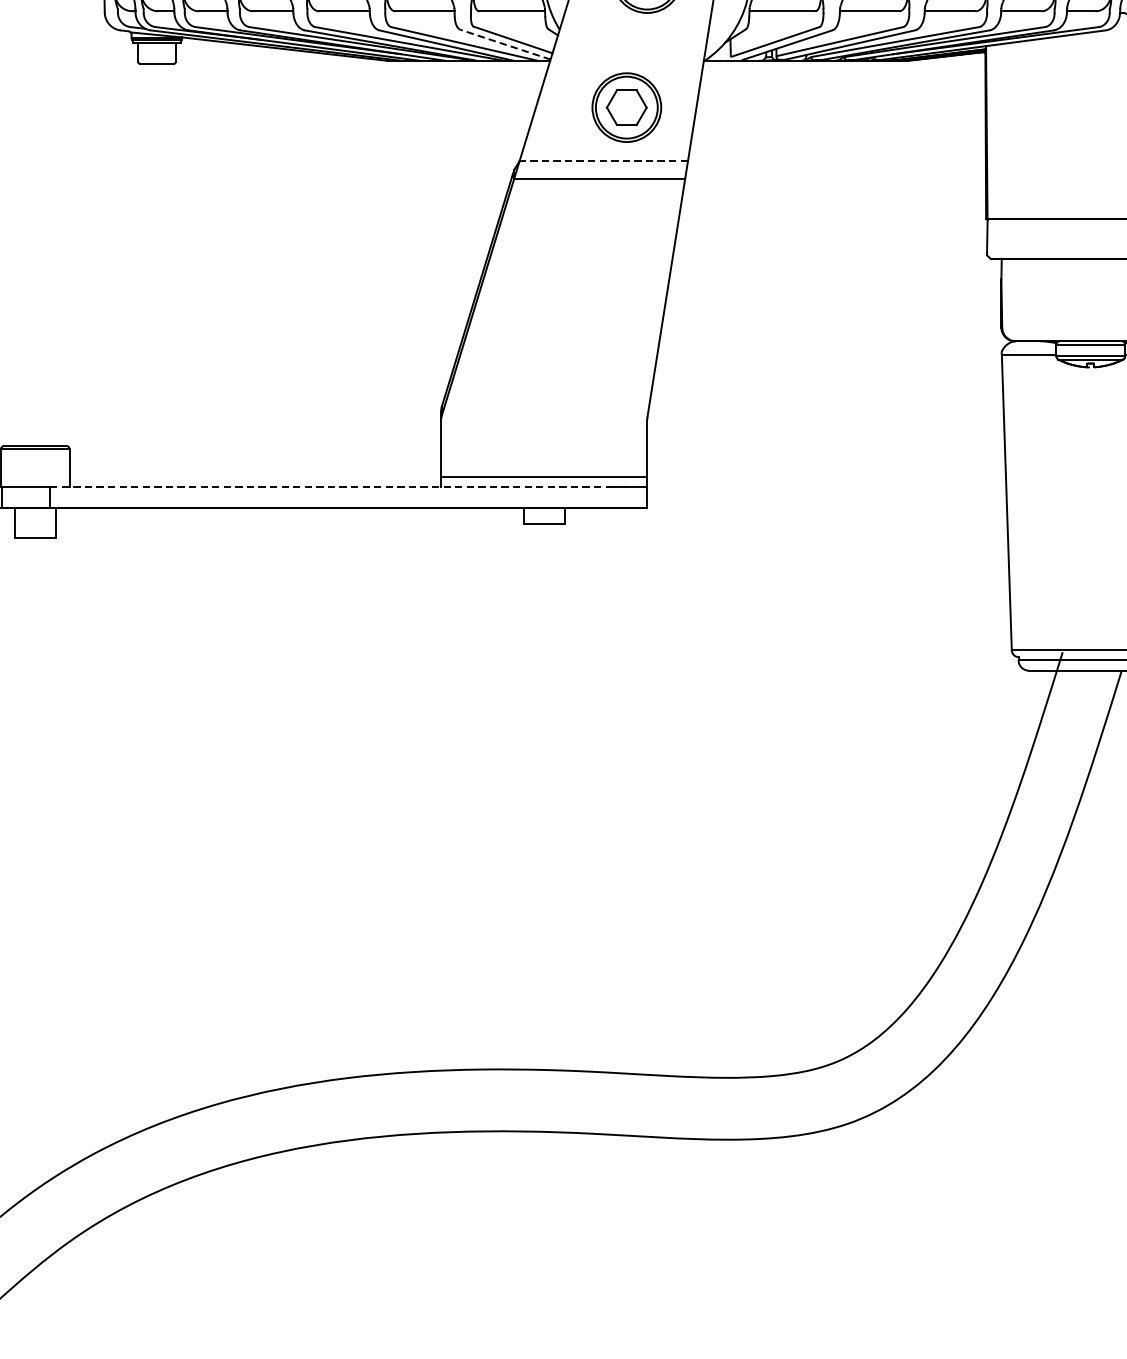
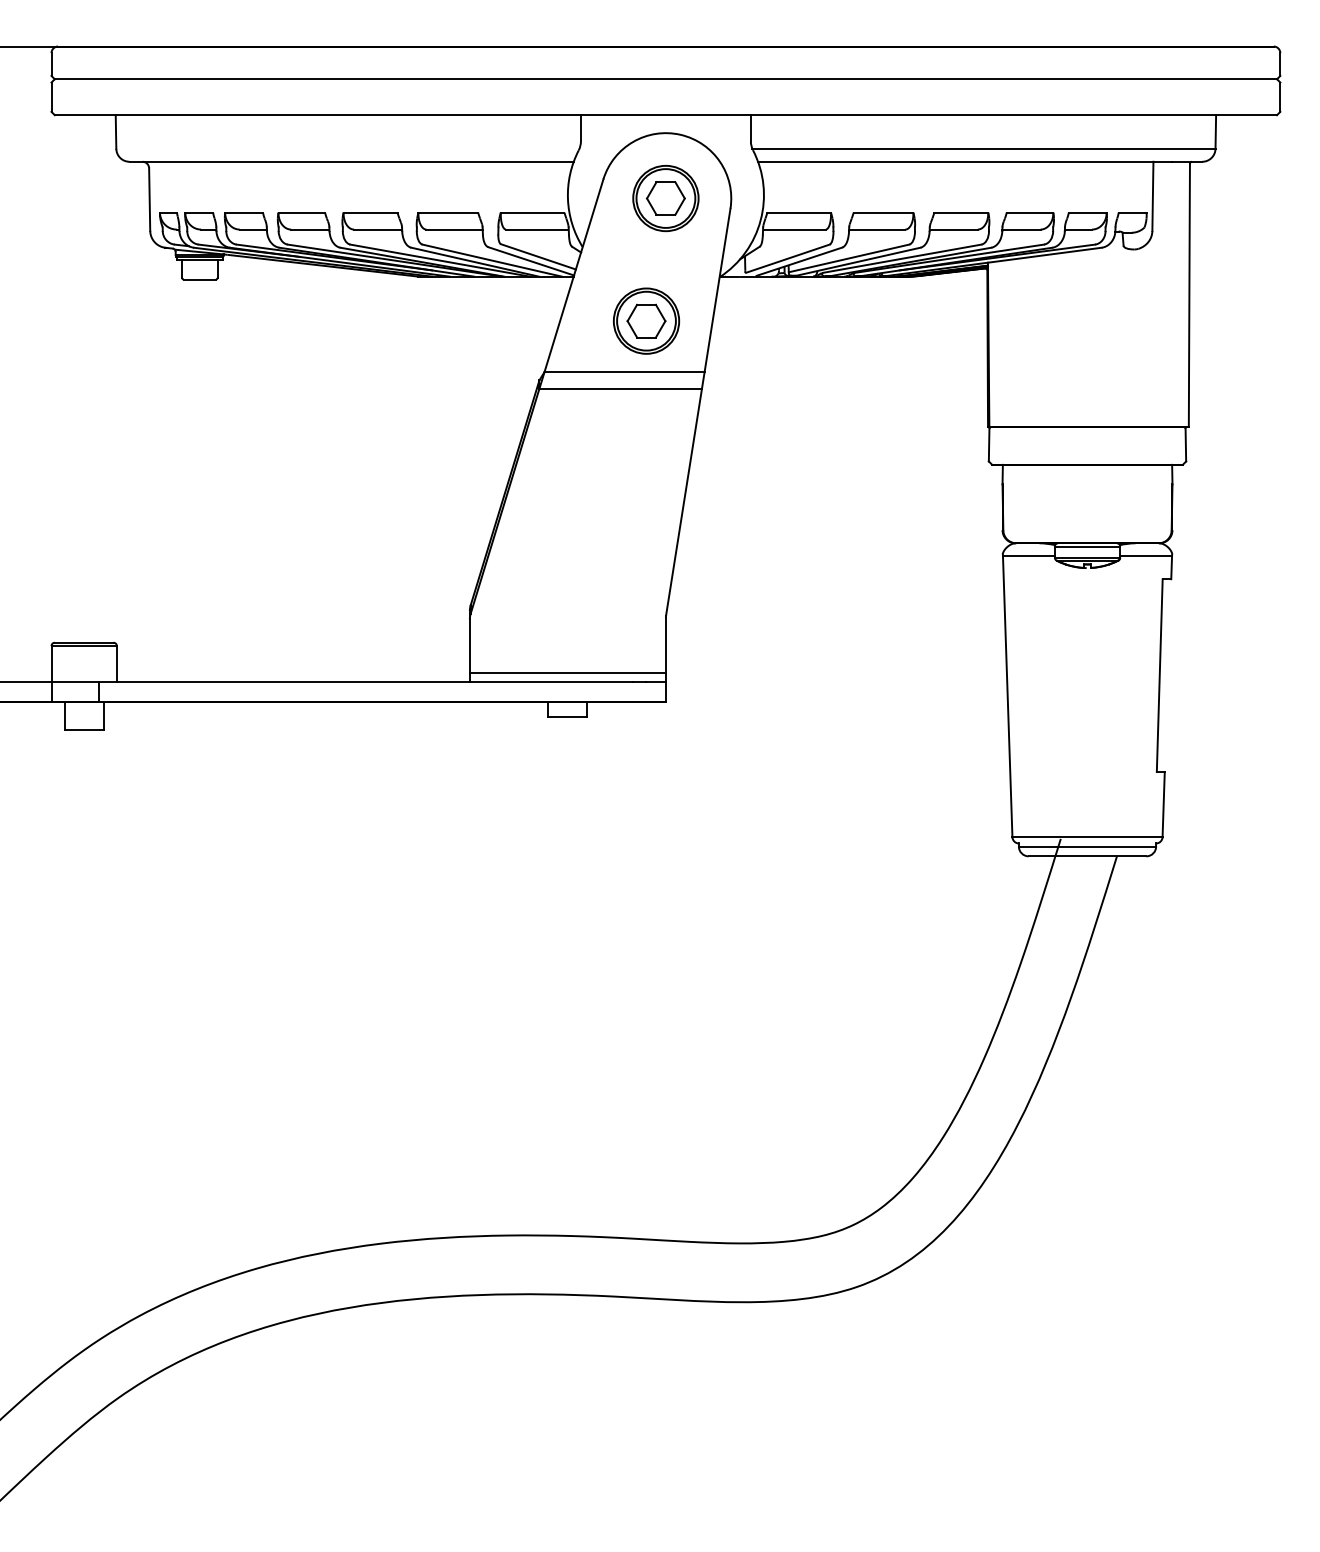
line: (504, 44) -> (530, 261), dashed -> solid
line: (603, 161) -> (624, 372), dashed -> solid
line: (331, 486) -> (365, 681), dashed -> solid

